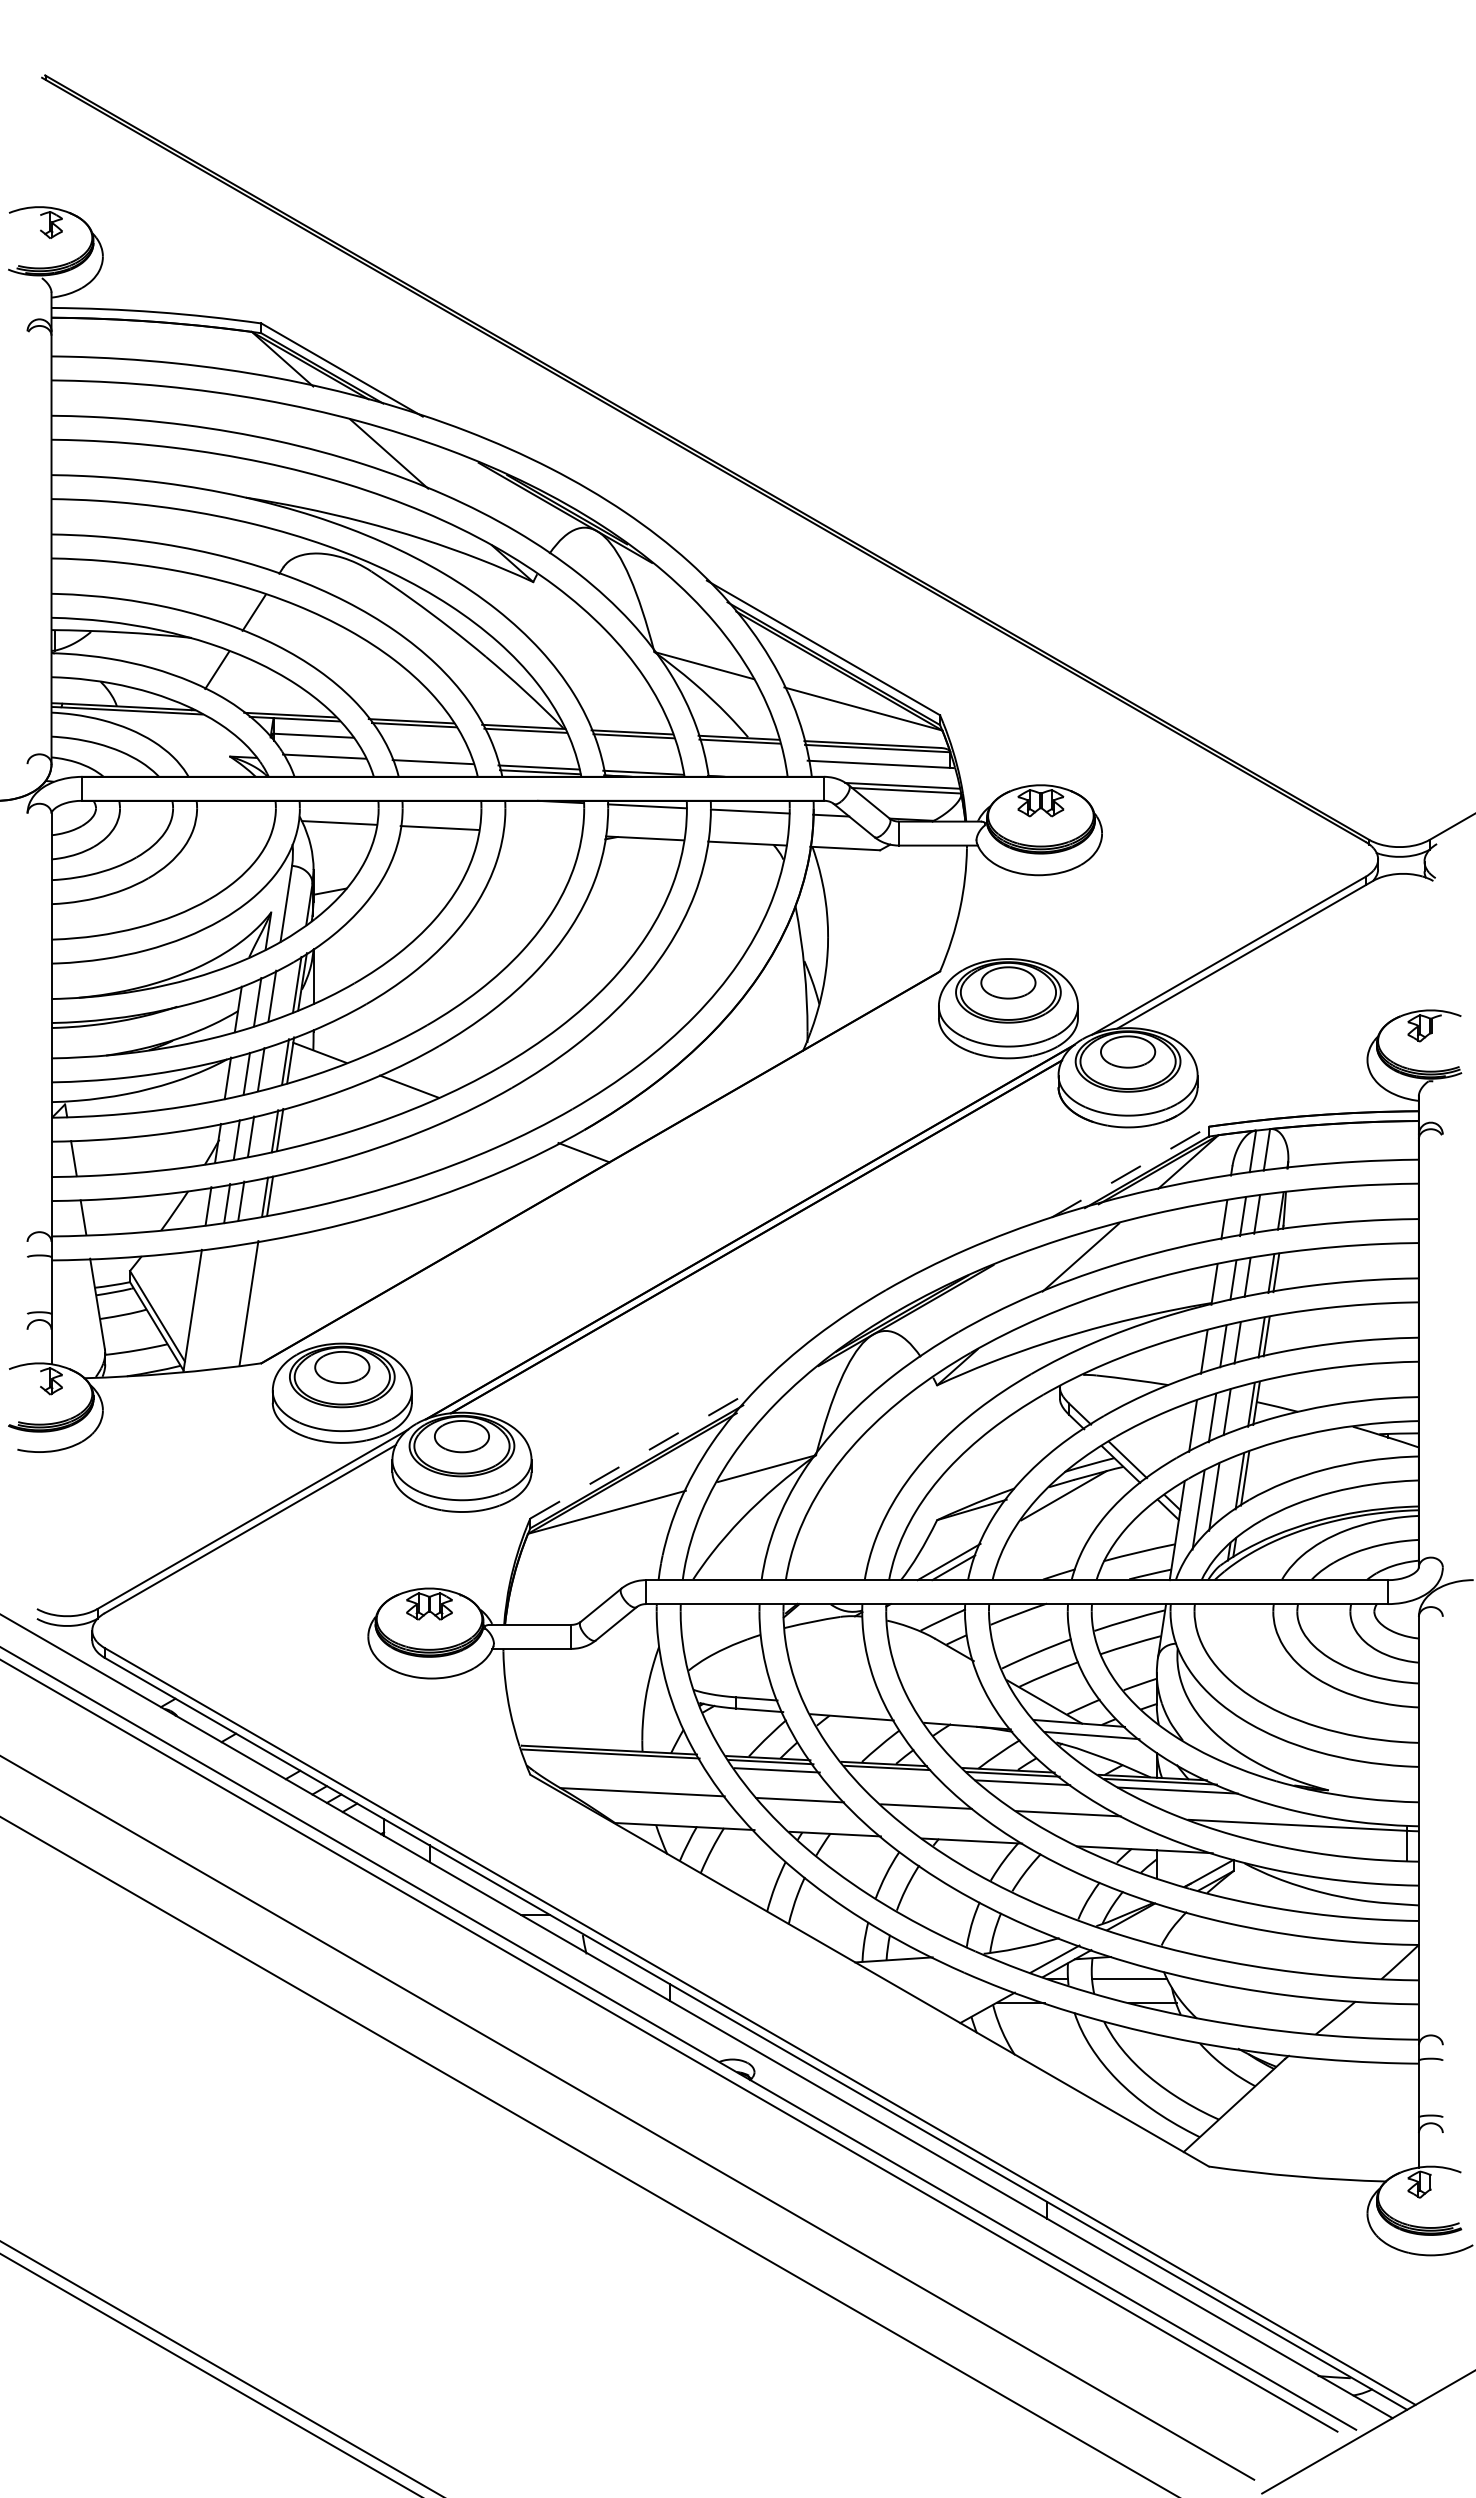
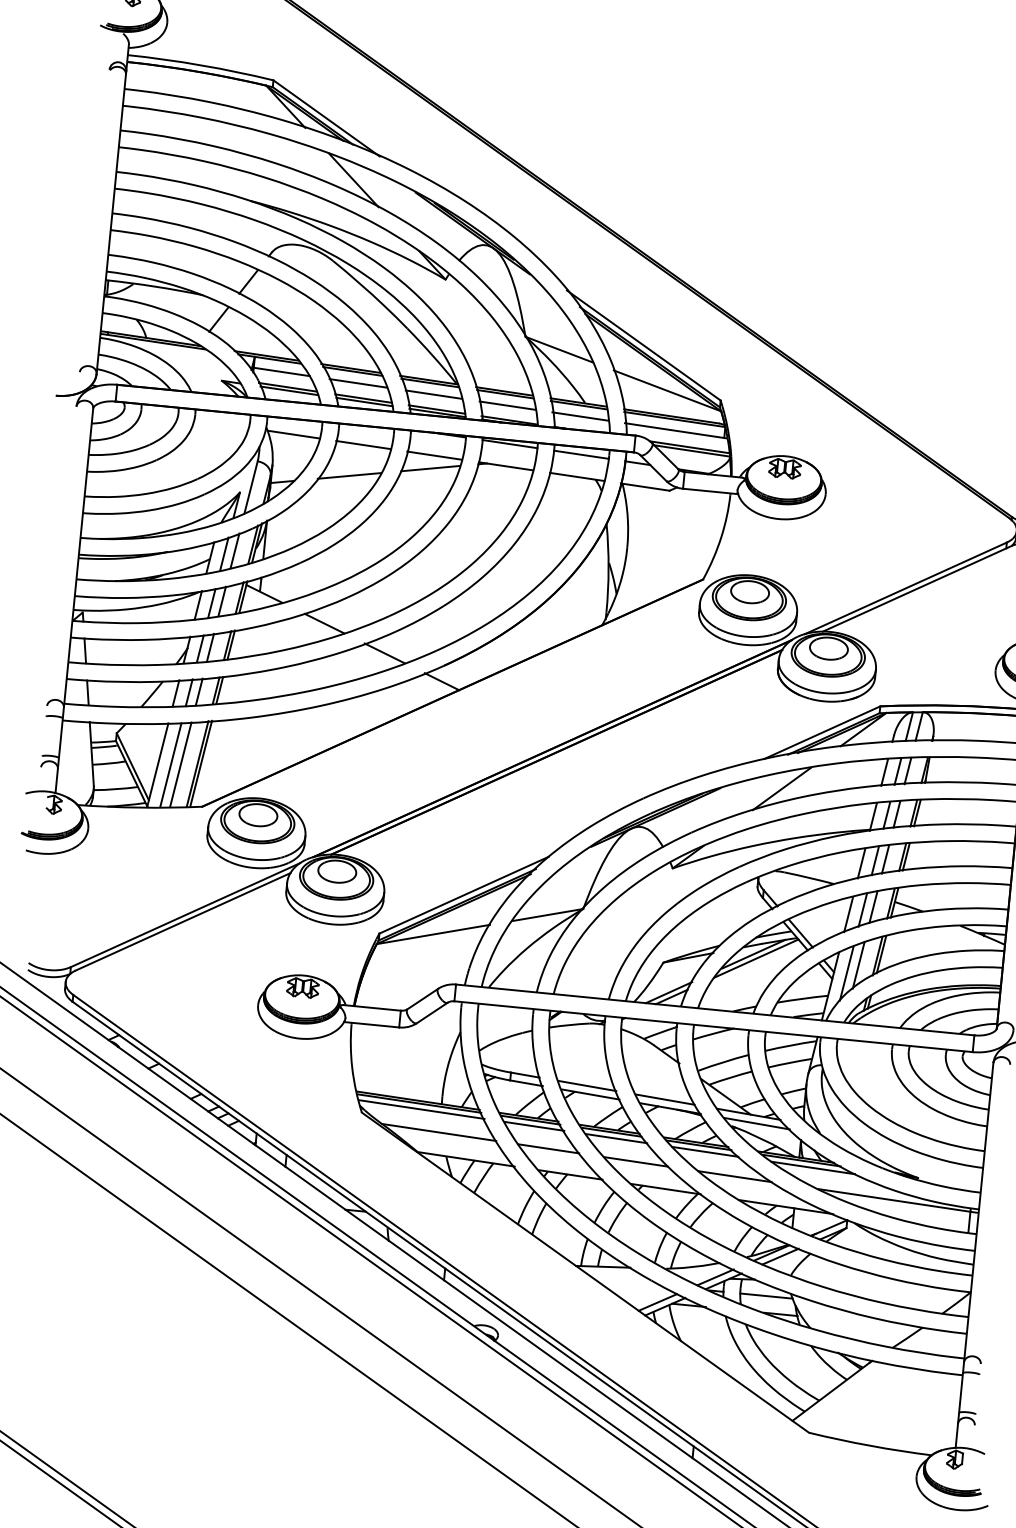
line: (423, 741) -> (358, 383), added
line: (532, 746) -> (433, 394), added
line: (638, 752) -> (507, 405), added
line: (743, 757) -> (580, 416), added
line: (326, 761) -> (288, 390), added
line: (434, 766) -> (363, 401), added
line: (541, 833) -> (434, 455), added
line: (537, 851) -> (430, 468), added
line: (423, 873) -> (348, 475), added
line: (498, 1120) -> (384, 653), added
line: (1130, 1172) -> (822, 732), dashed -> solid
line: (253, 1302) -> (200, 763), added
line: (224, 1306) -> (180, 764), added
line: (210, 1308) -> (170, 764), added
line: (645, 1452) -> (464, 895), dashed -> solid
line: (1067, 1501) -> (755, 958), added
line: (846, 1705) -> (587, 1085), added
line: (958, 1714) -> (665, 1099), added
line: (614, 1761) -> (421, 1109), added
line: (895, 1776) -> (616, 1138), added
line: (1143, 1920) -> (780, 1256), added
line: (976, 2002) -> (657, 1302), added

